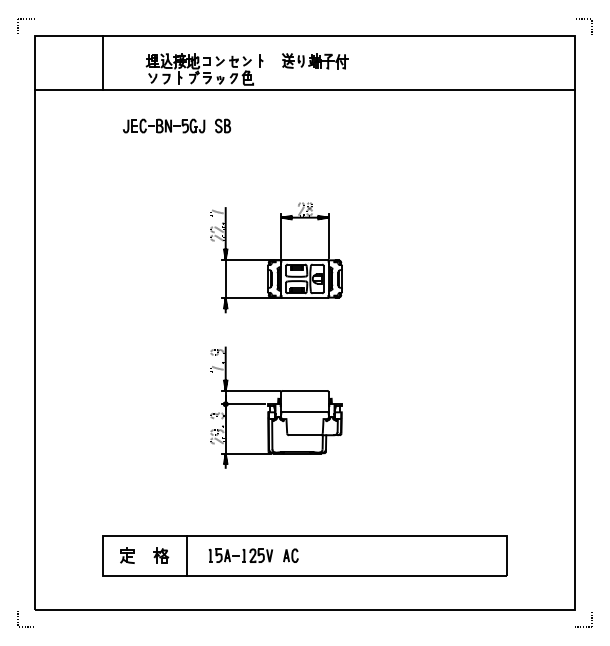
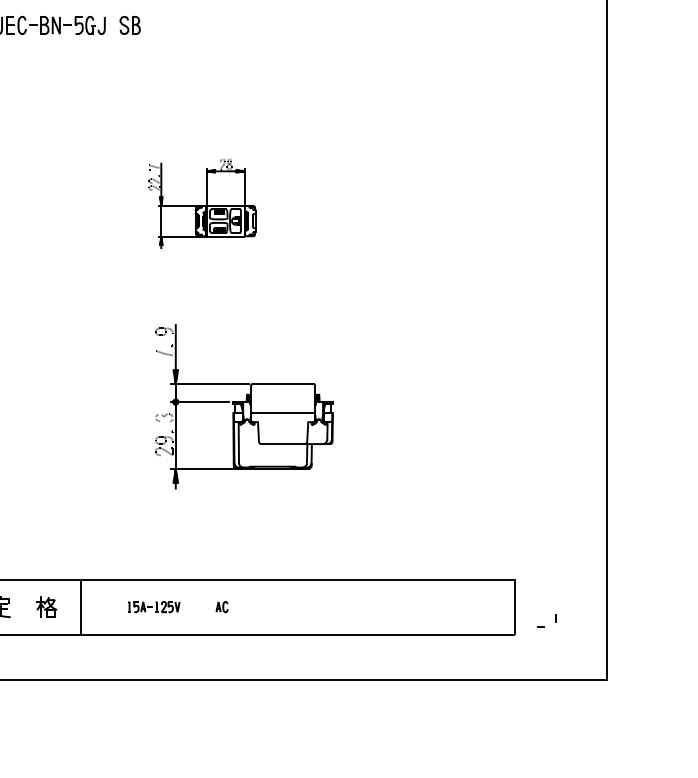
part: (276, 257) -> (202, 203), size x0.6
part: (276, 407) -> (244, 406), moved
part: (240, 555) -> (153, 606), size x0.6
part: (290, 555) -> (221, 606), size x0.6
line: (583, 626) -> (545, 627), moved

